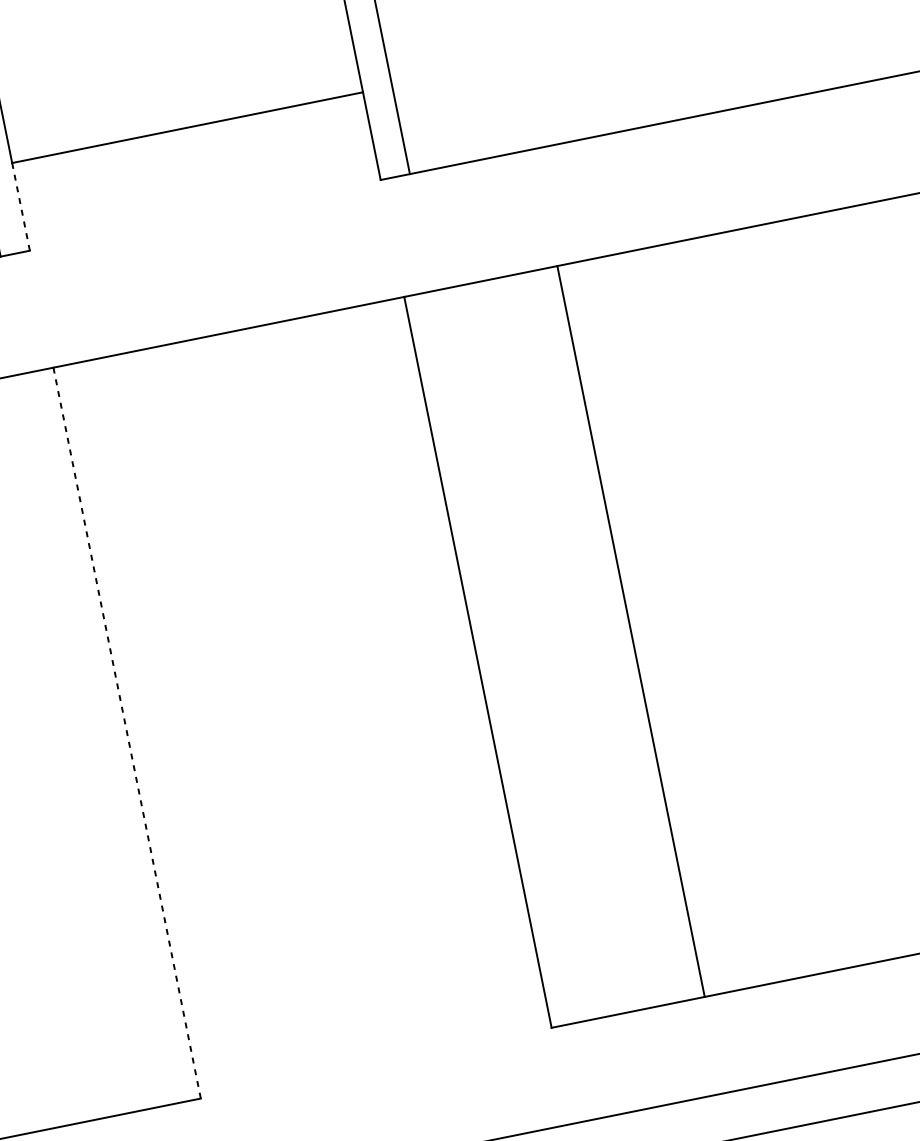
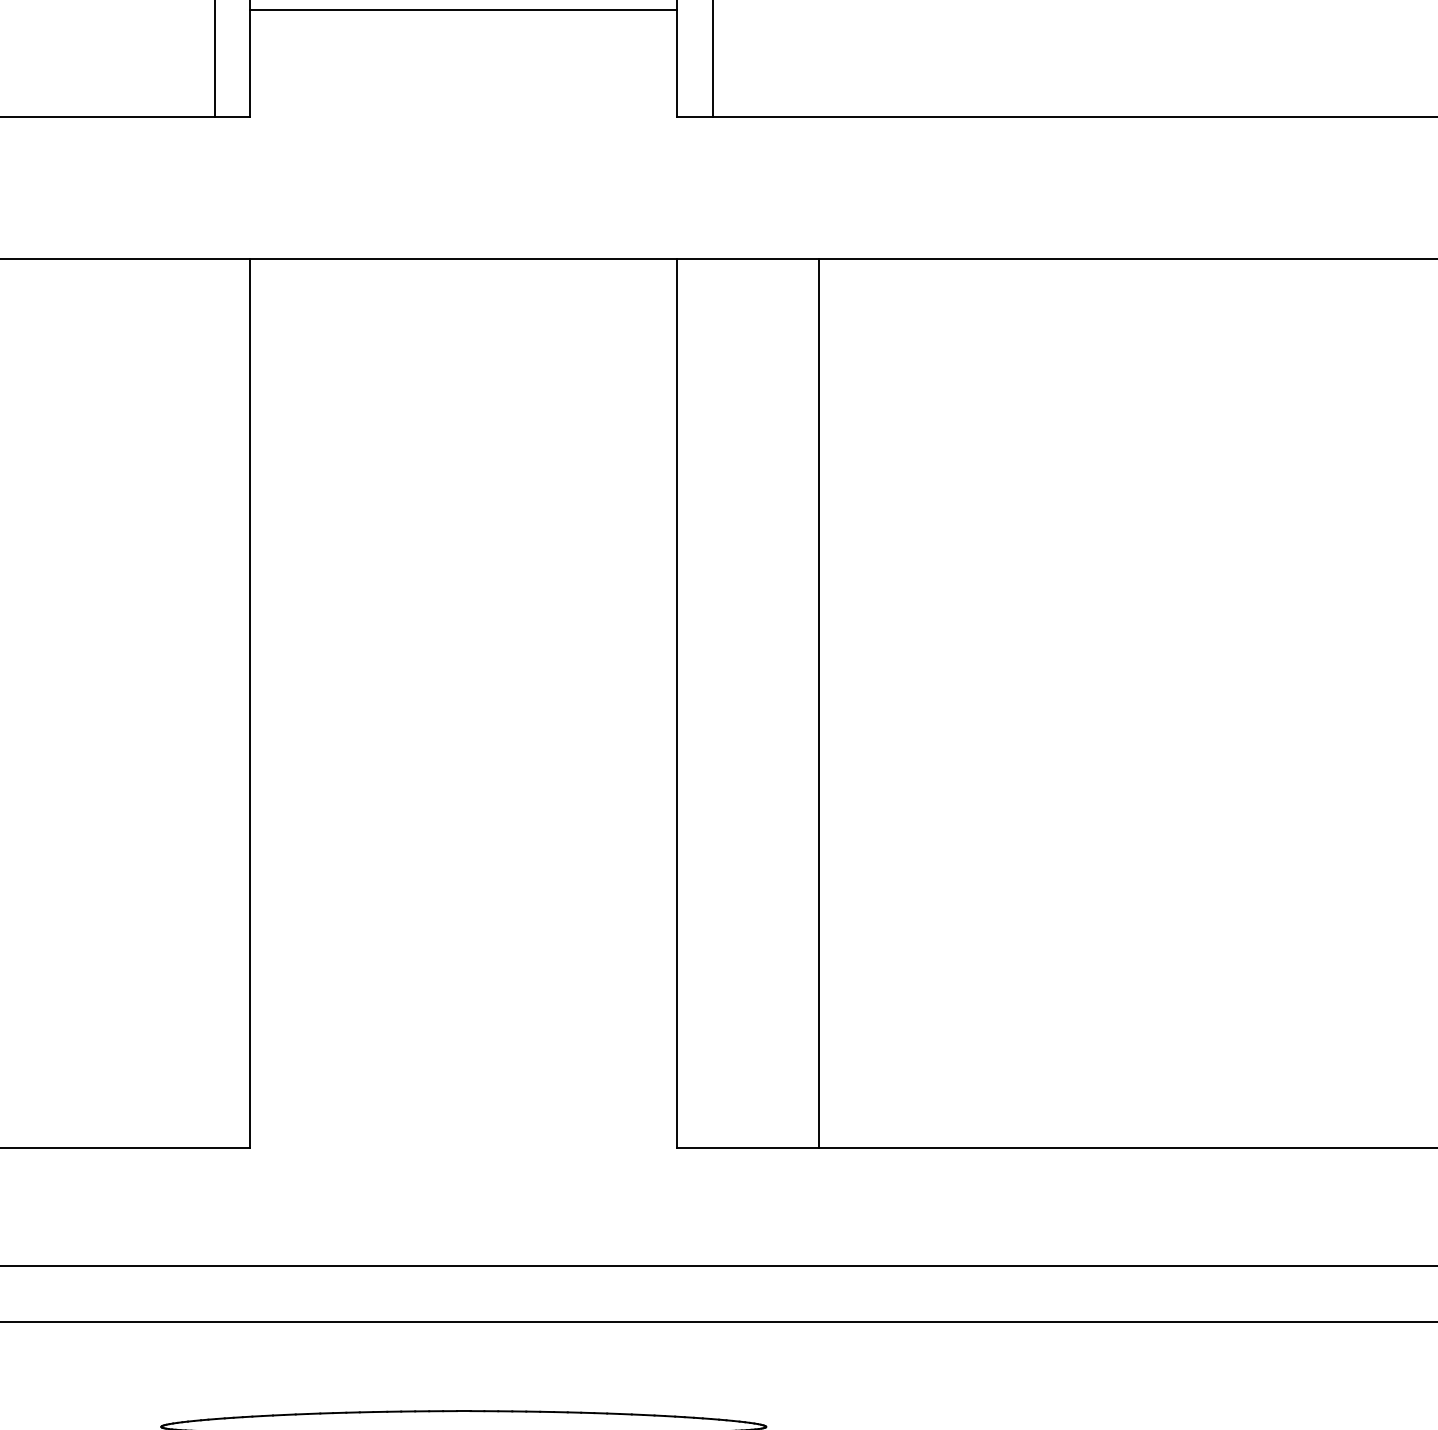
line: (21, 206) -> (250, 63), dashed -> solid
line: (631, 631) -> (819, 703), moved
line: (127, 732) -> (250, 703), dashed -> solid

